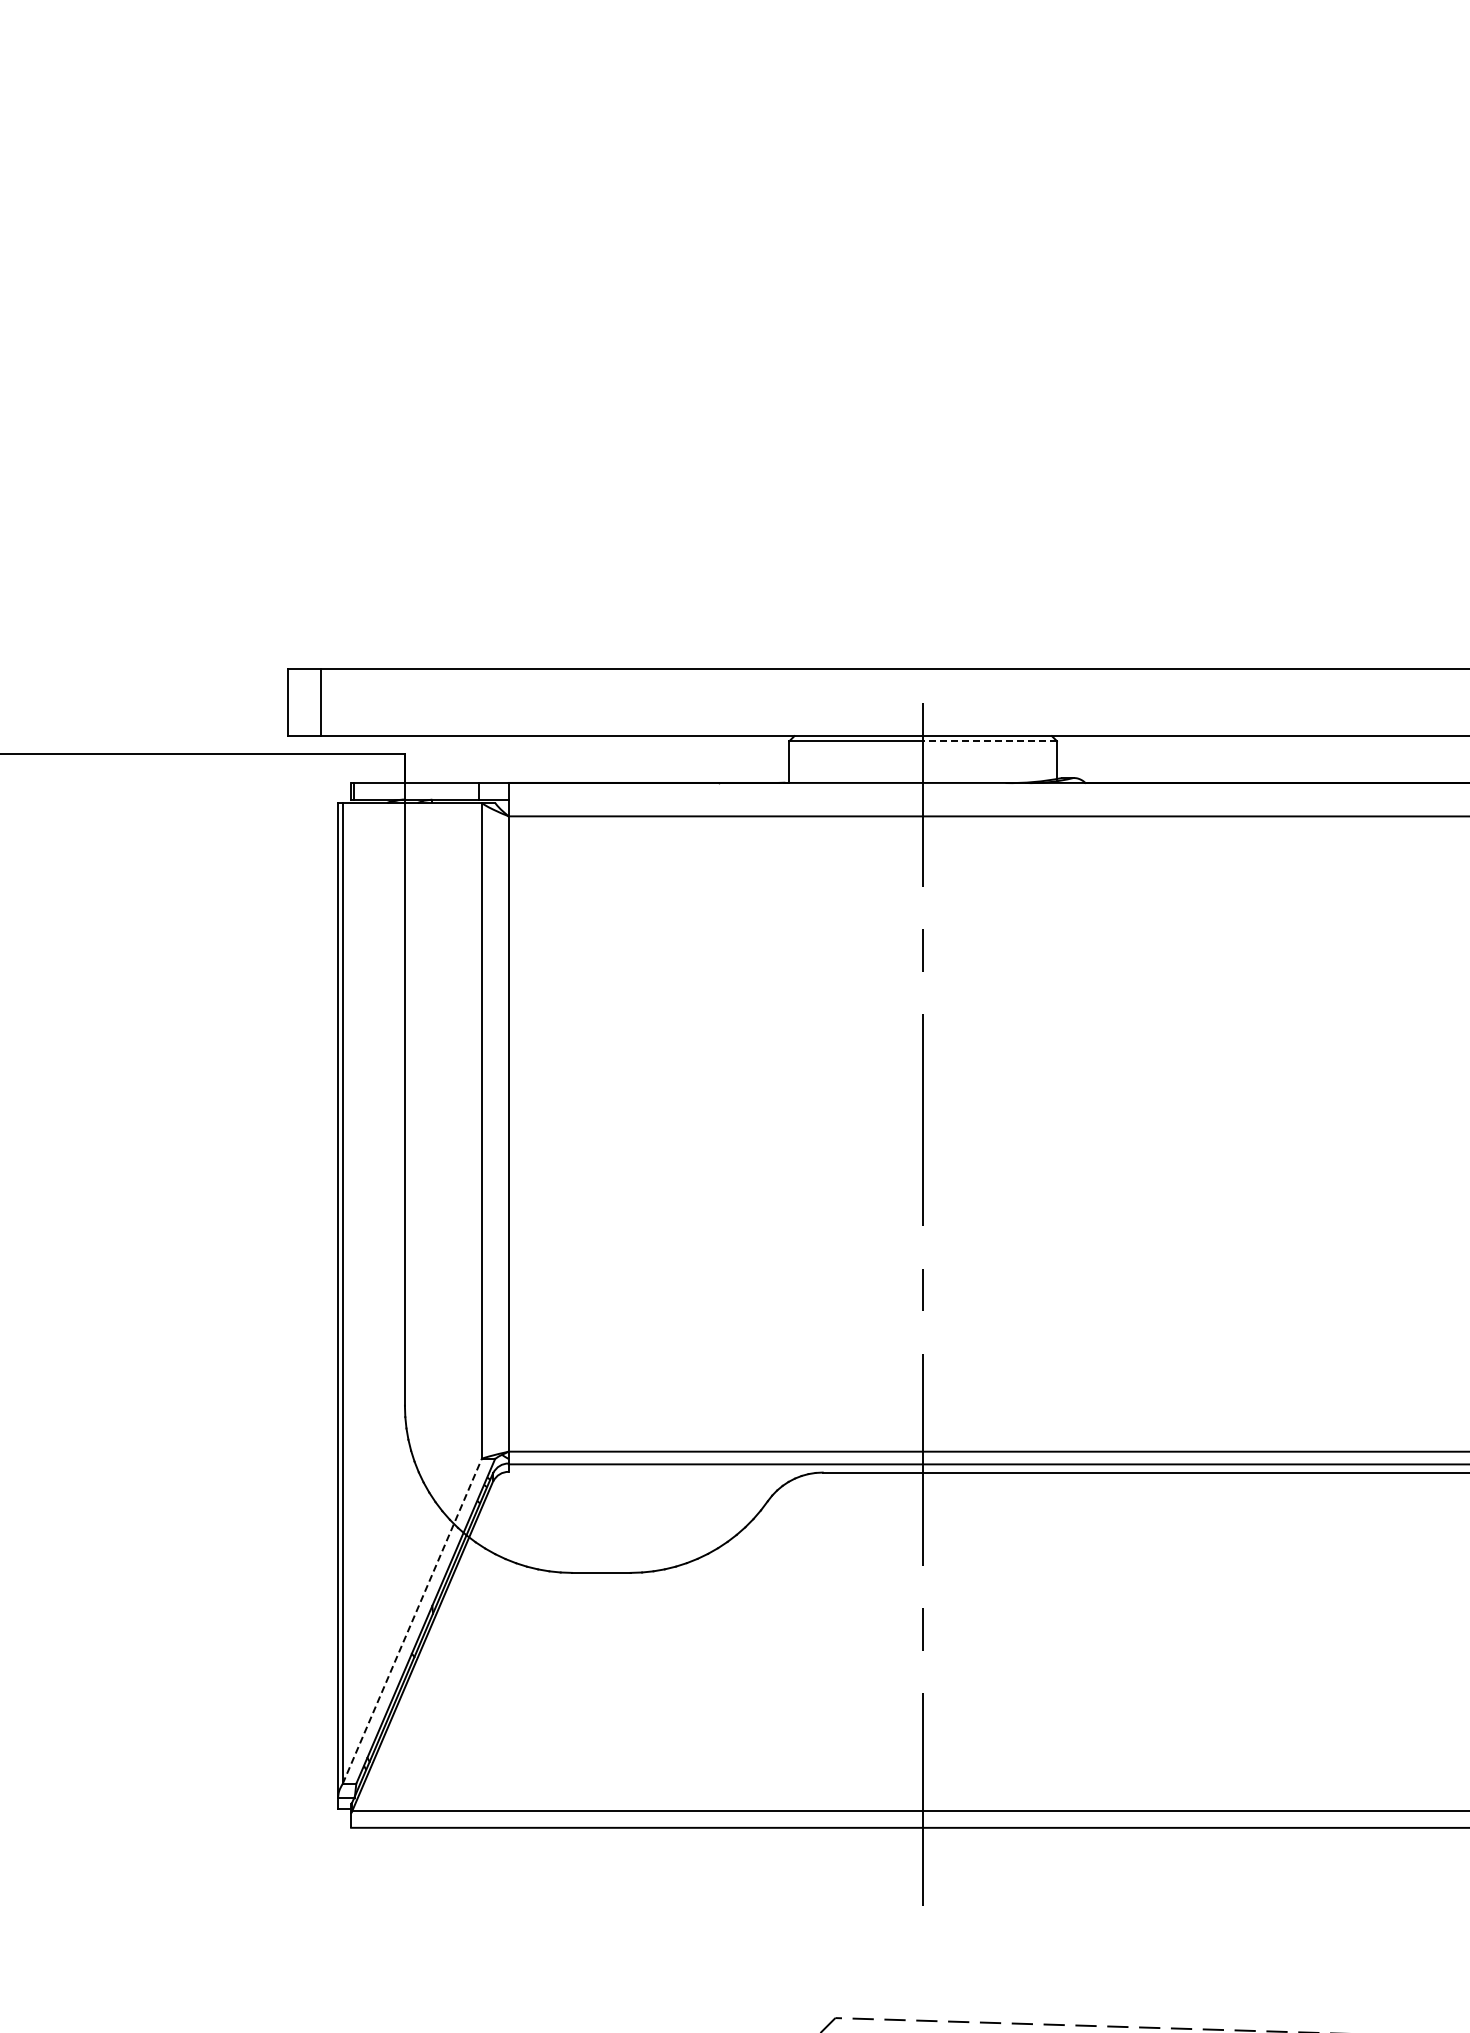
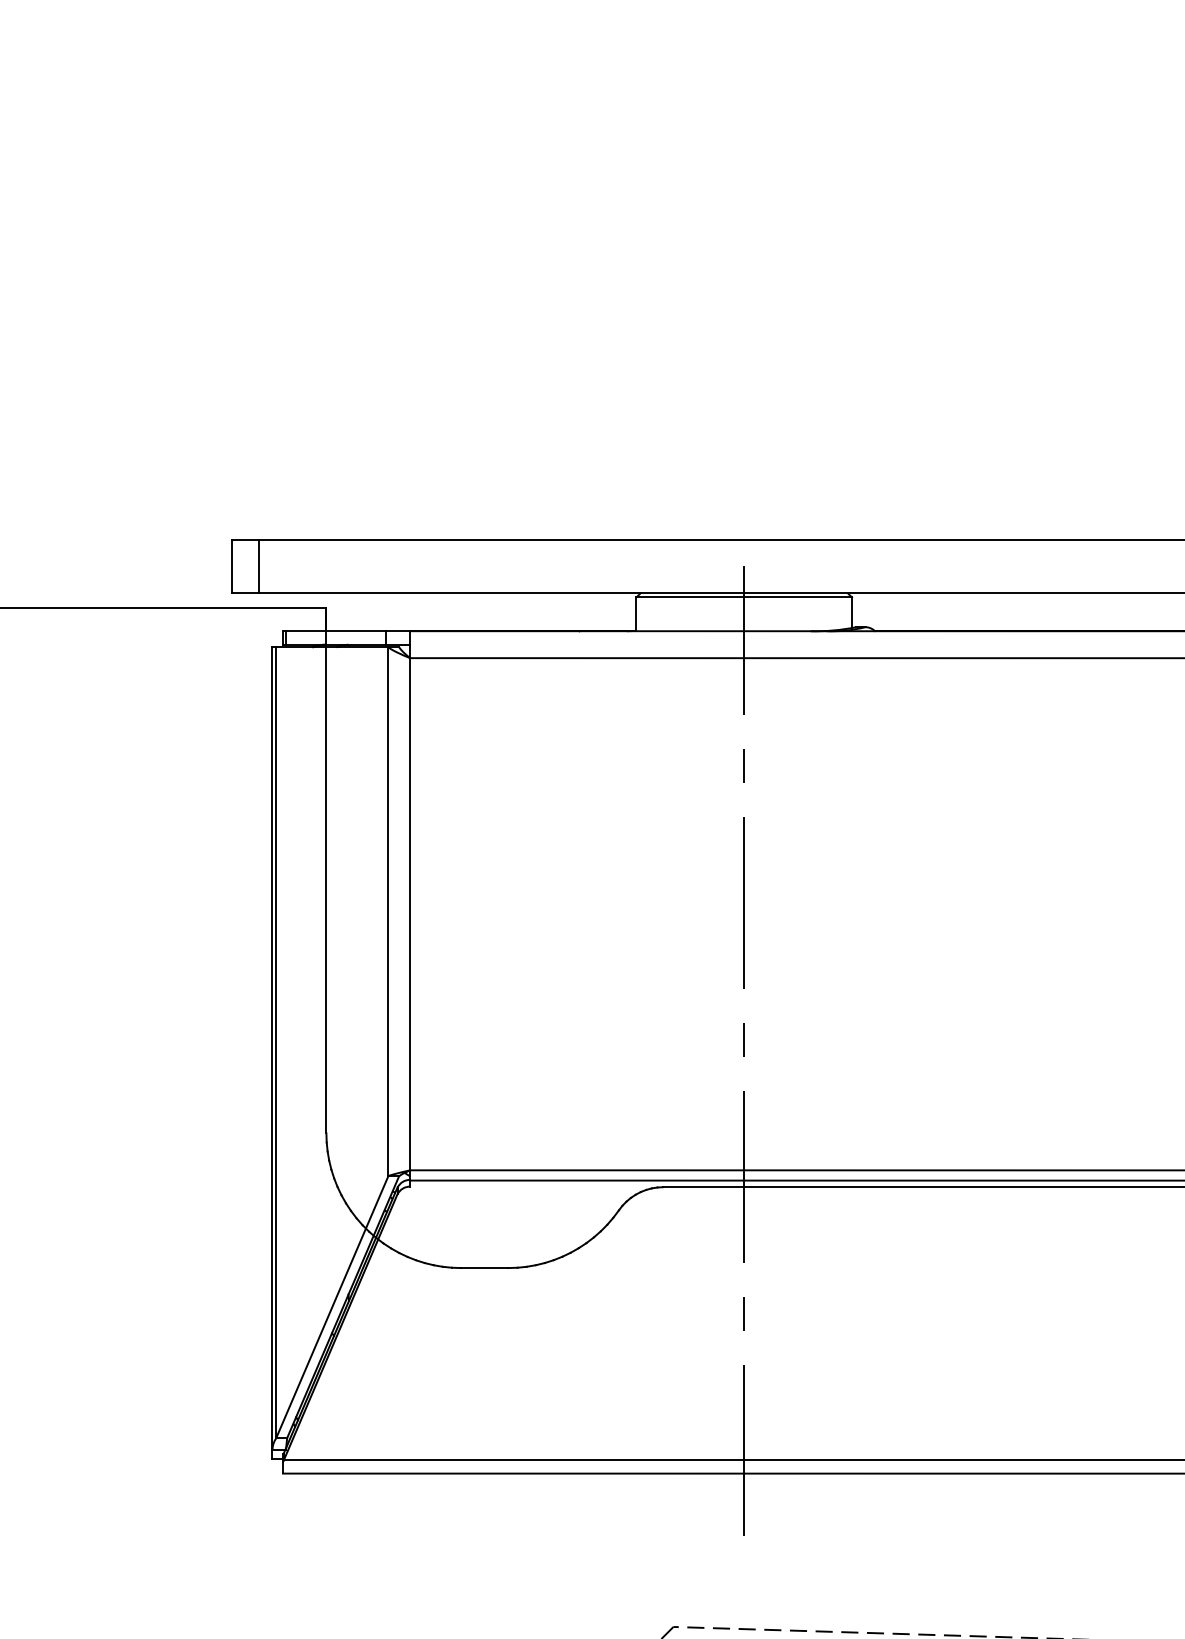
line: (990, 741) -> (798, 597), dashed -> solid
line: (412, 1621) -> (332, 1307), dashed -> solid

